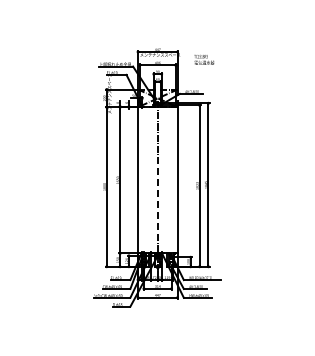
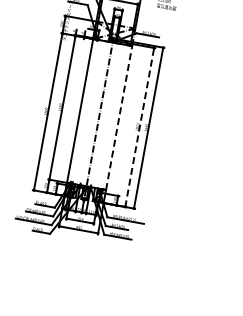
line: (177, 179) -> (119, 117), solid -> dashed
line: (199, 186) -> (139, 127), solid -> dashed

